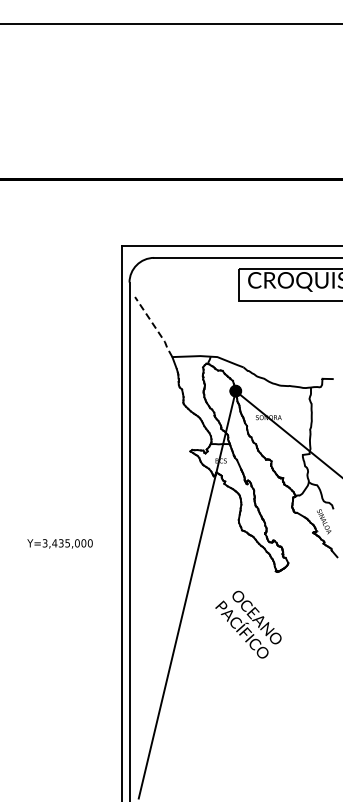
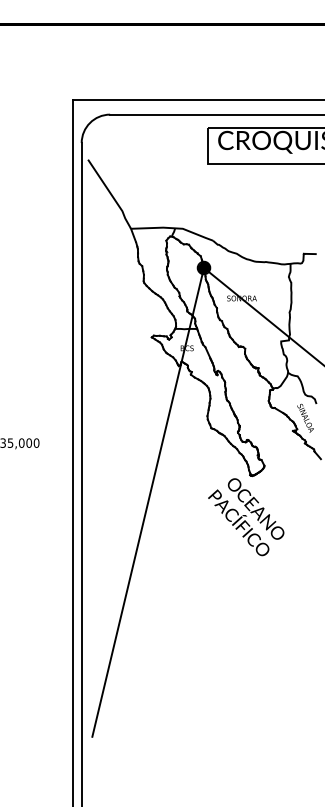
line: (155, 327) -> (111, 194), dashed -> solid
text: (248, 624) -> (246, 516), moved

